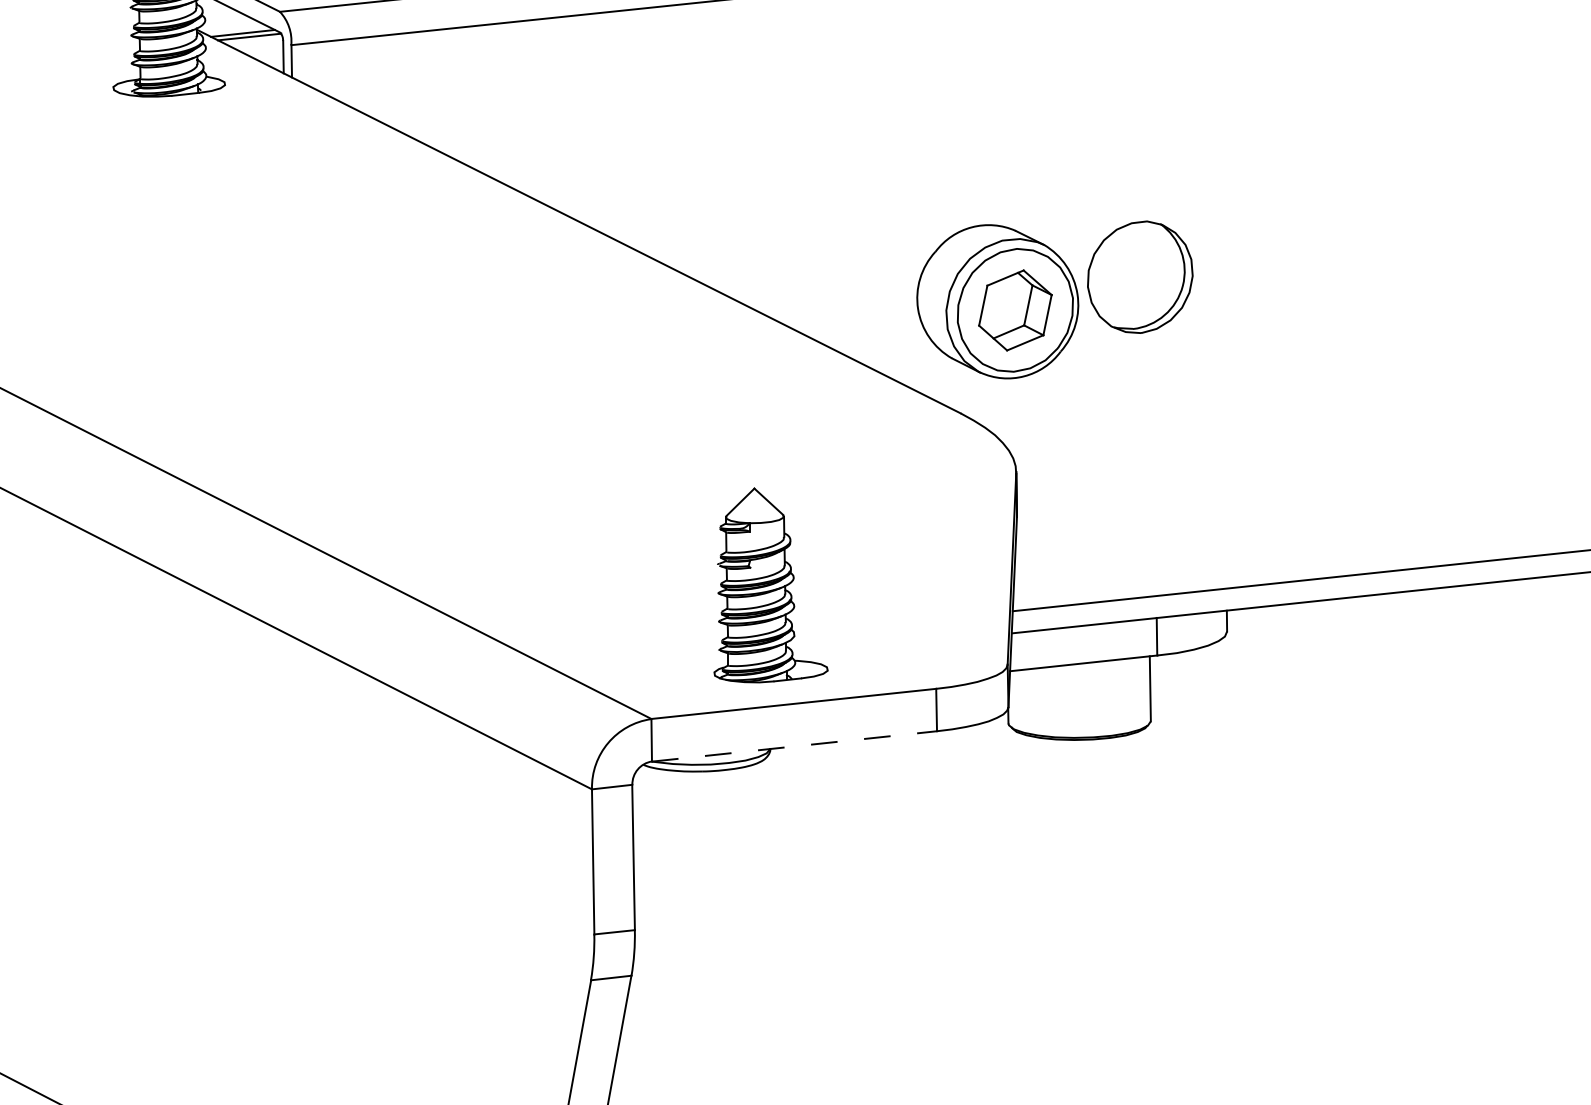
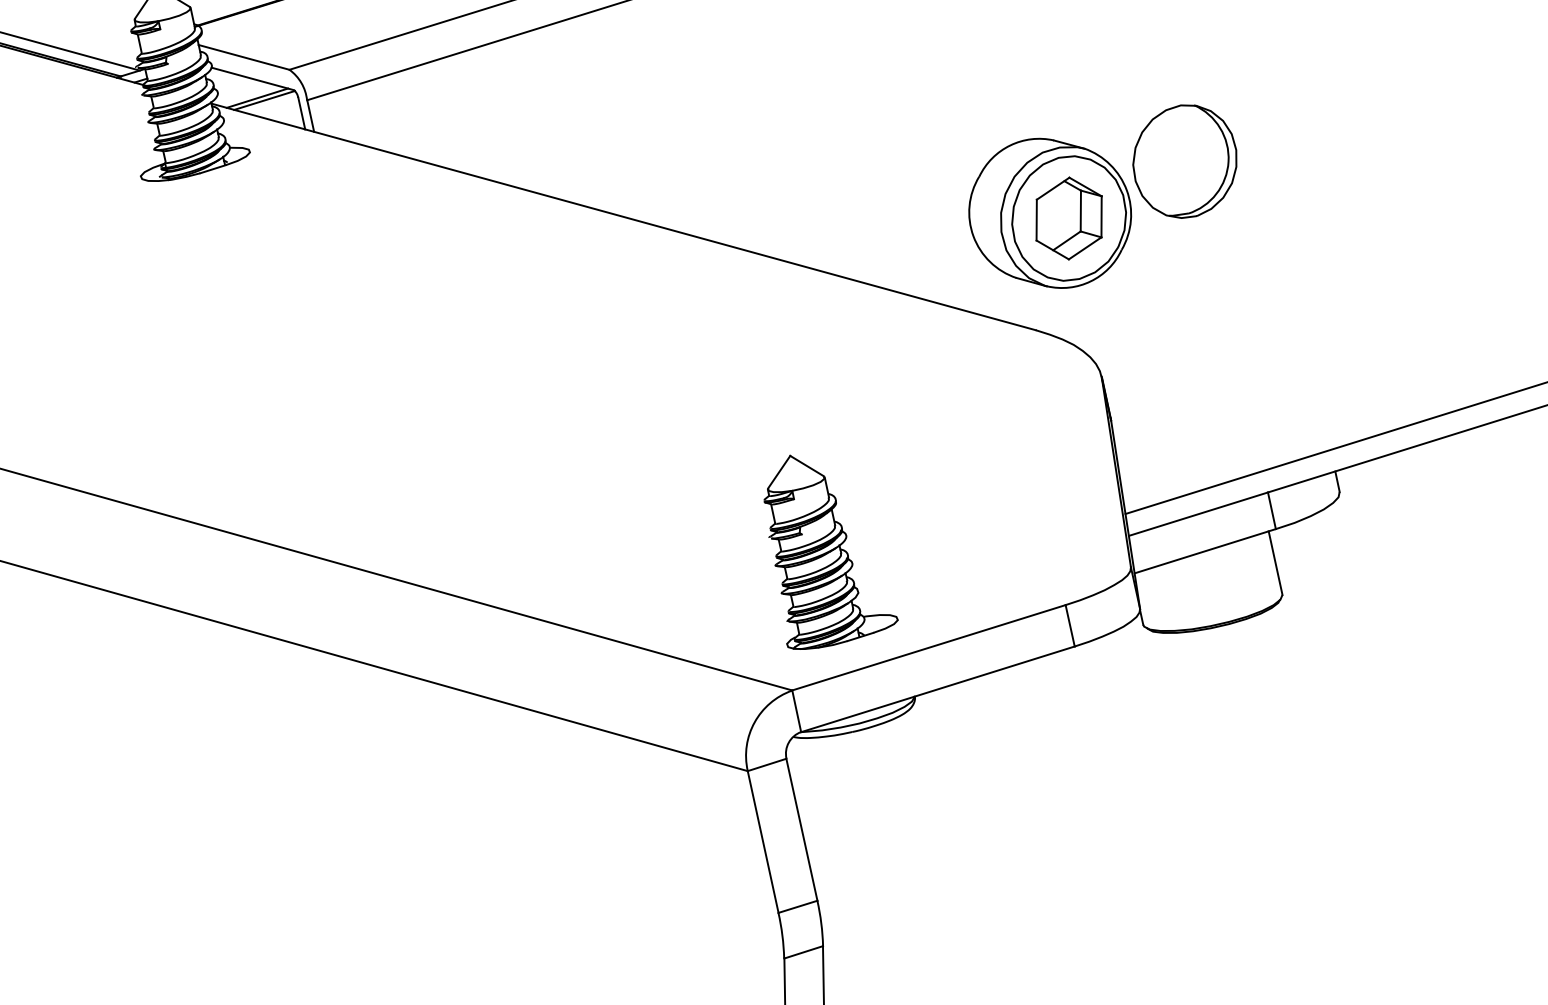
part: (770, 585) -> (825, 547), moved
line: (795, 746) -> (938, 689), dashed -> solid

